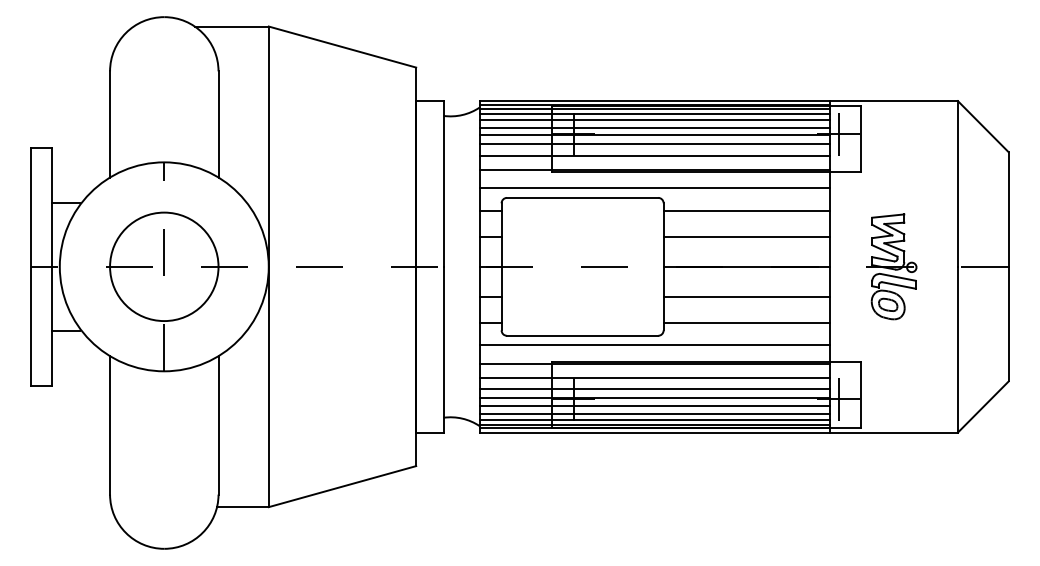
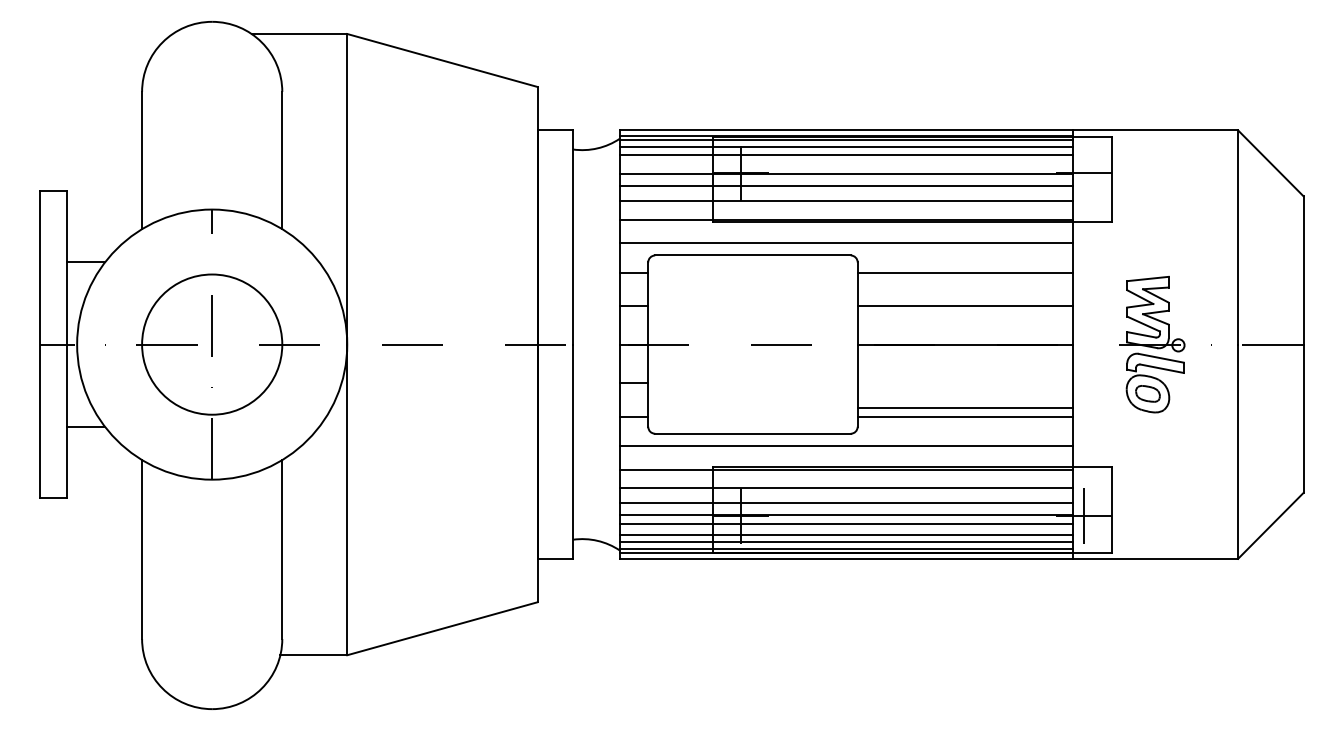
line: (654, 128) -> (846, 165), removed
line: (838, 133) -> (1083, 172), removed
line: (747, 296) -> (965, 408), moved

